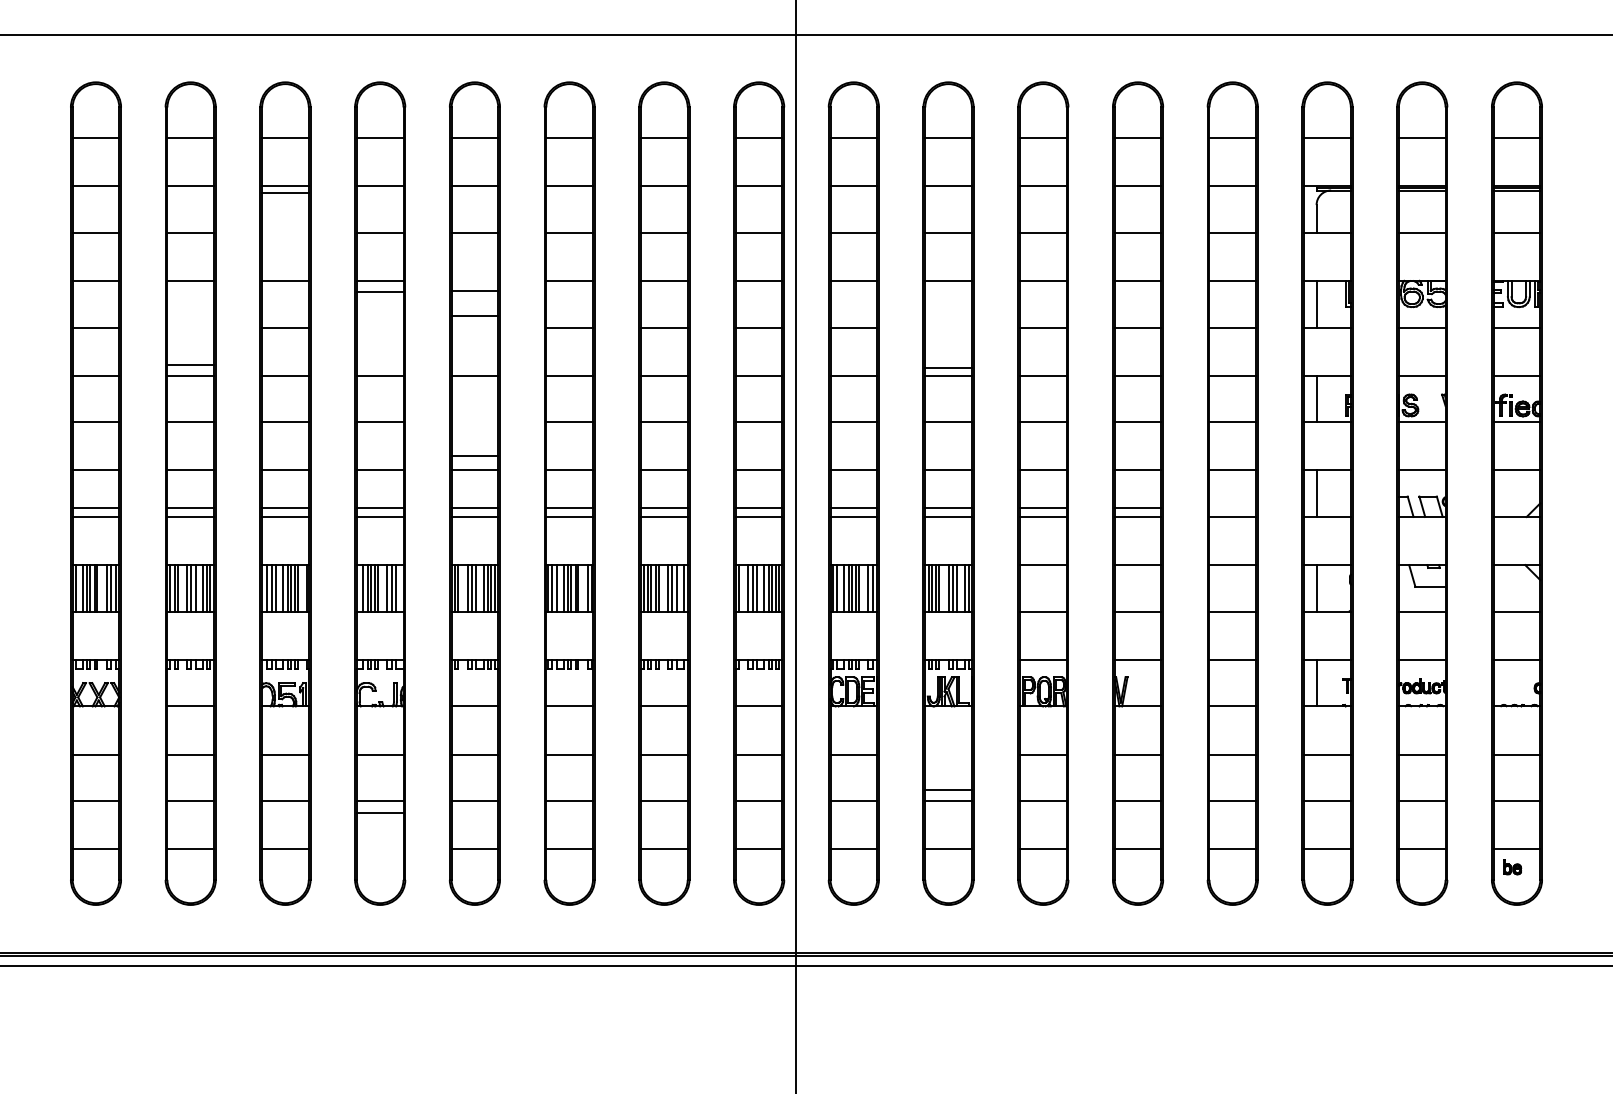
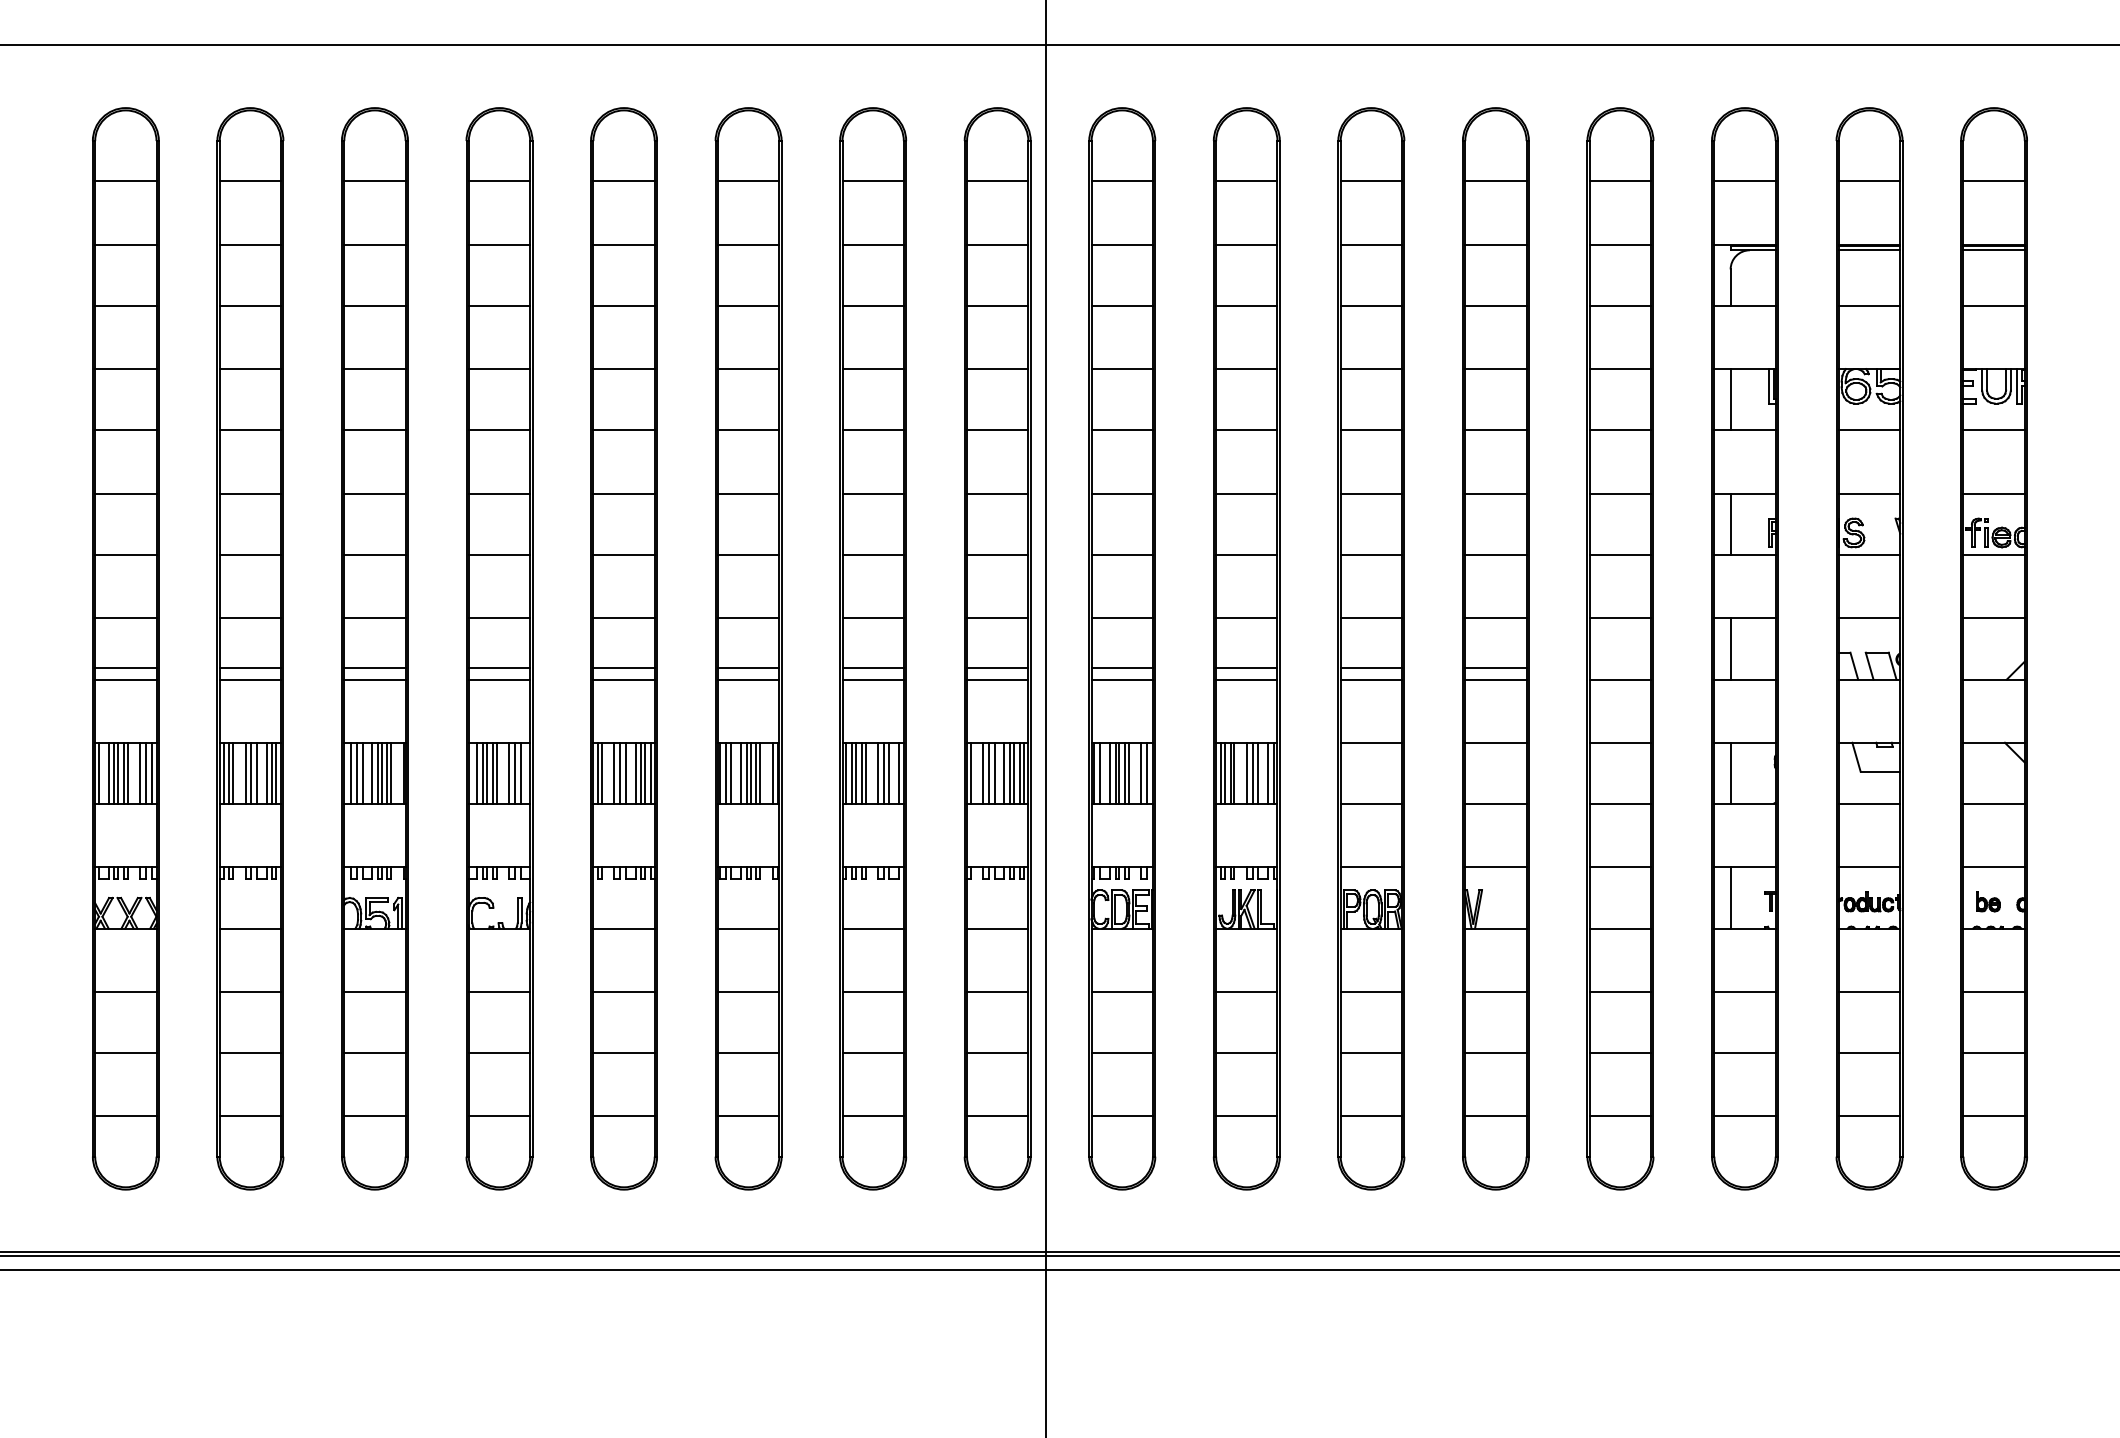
line: (285, 192) -> (374, 305), moved
line: (380, 291) -> (499, 430), moved
line: (474, 291) -> (623, 430), moved
line: (474, 316) -> (623, 369), moved
line: (190, 364) -> (250, 430), moved
line: (948, 367) -> (1246, 430), moved
line: (474, 455) -> (623, 554), moved
line: (948, 789) -> (1246, 991), moved
line: (380, 812) -> (499, 1116), moved
part: (1512, 866) -> (1988, 901), moved

